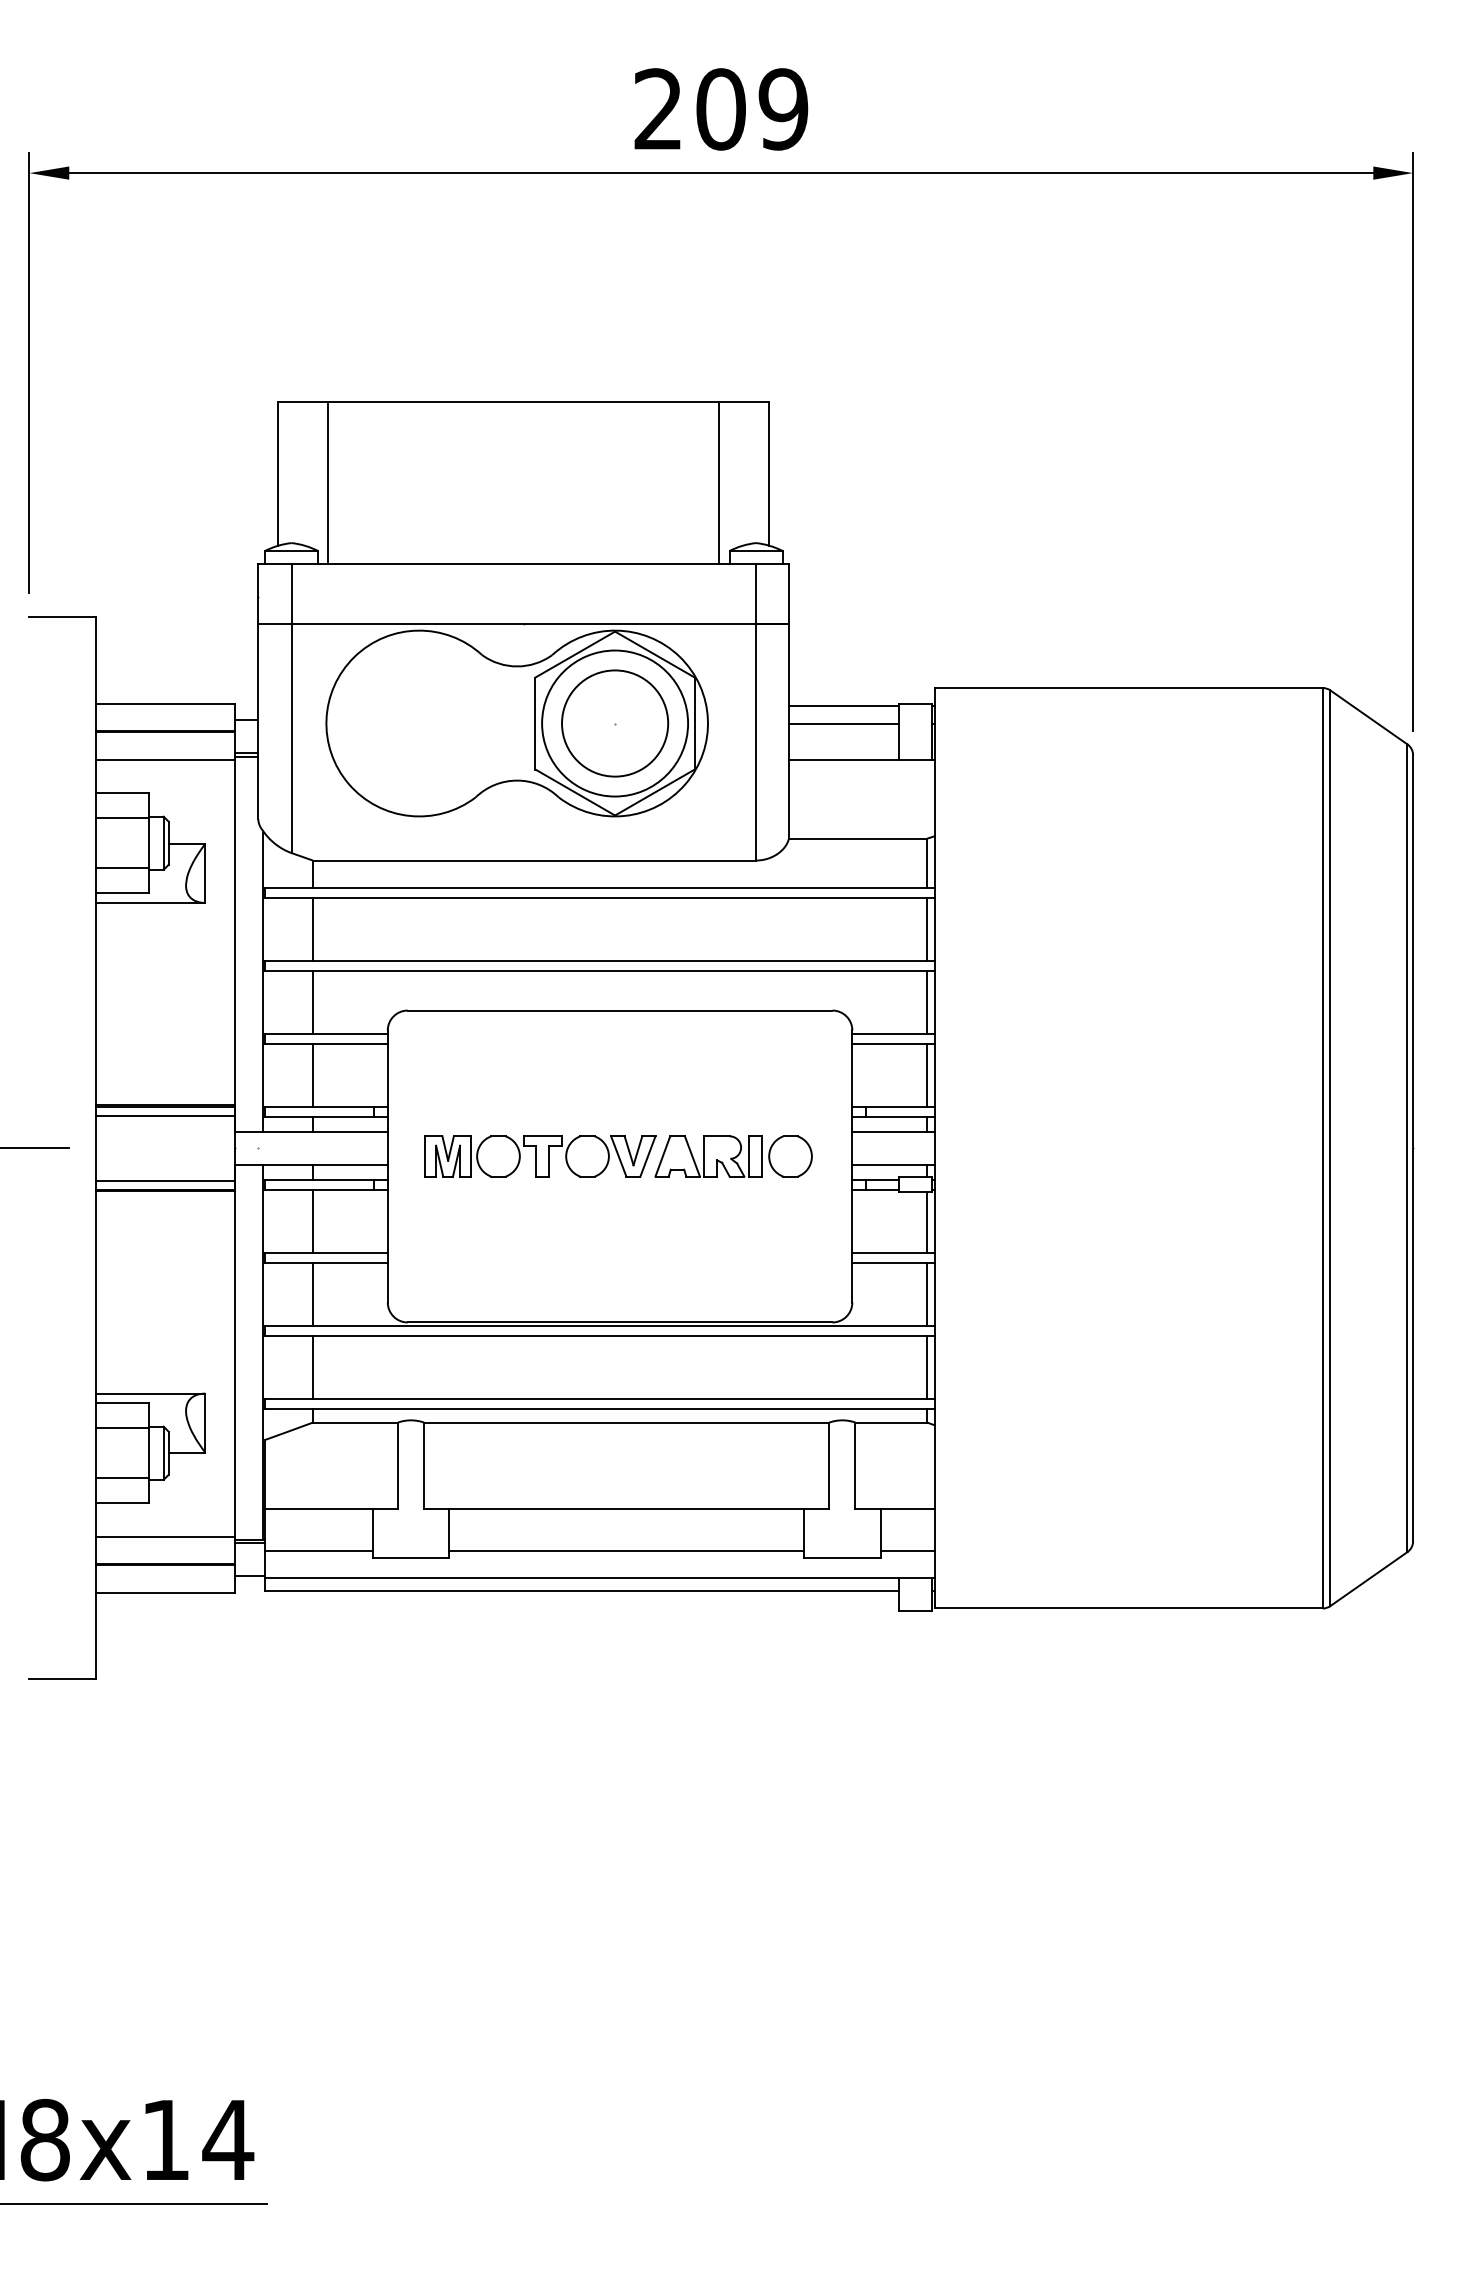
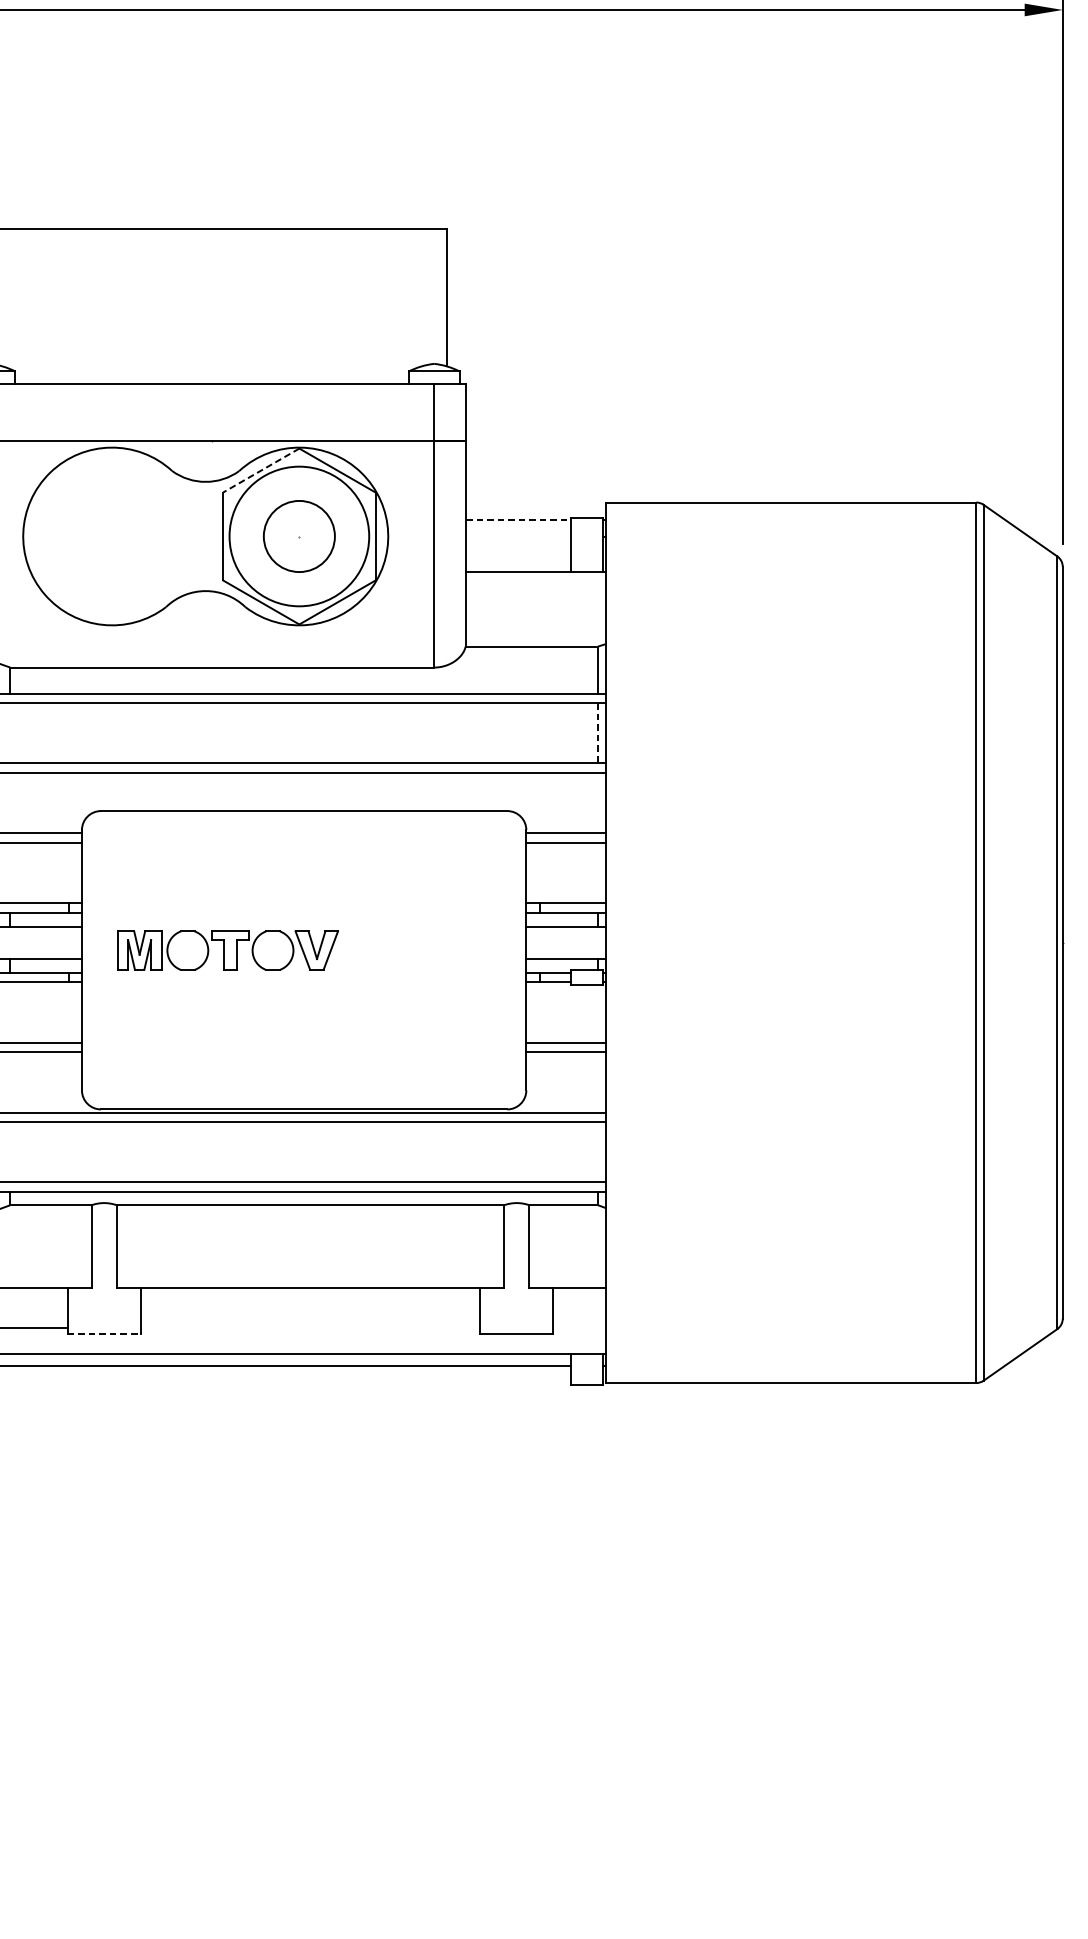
line: (328, 482) -> (25, 305), removed
line: (719, 482) -> (399, 305), removed
line: (575, 654) -> (261, 470), solid -> dashed
line: (844, 706) -> (518, 520), solid -> dashed
circle: (615, 723) -> (299, 536), size x0.7
line: (843, 723) -> (517, 536), removed
line: (312, 928) -> (9, 732), removed
line: (927, 929) -> (598, 733), solid -> dashed
line: (312, 1001) -> (9, 802), removed
line: (927, 1001) -> (598, 802), removed
line: (312, 1074) -> (9, 872), removed
line: (927, 1074) -> (598, 872), removed
part: (733, 1156) -> (412, 950), removed
line: (312, 1220) -> (9, 1011), removed
line: (927, 1222) -> (598, 1013), removed
line: (312, 1293) -> (9, 1081), removed
line: (927, 1293) -> (598, 1081), removed
line: (312, 1366) -> (9, 1151), removed
line: (927, 1366) -> (598, 1151), removed
line: (626, 1551) -> (310, 1328), removed
line: (907, 1551) -> (579, 1328), removed
line: (411, 1557) -> (104, 1334), solid -> dashed

